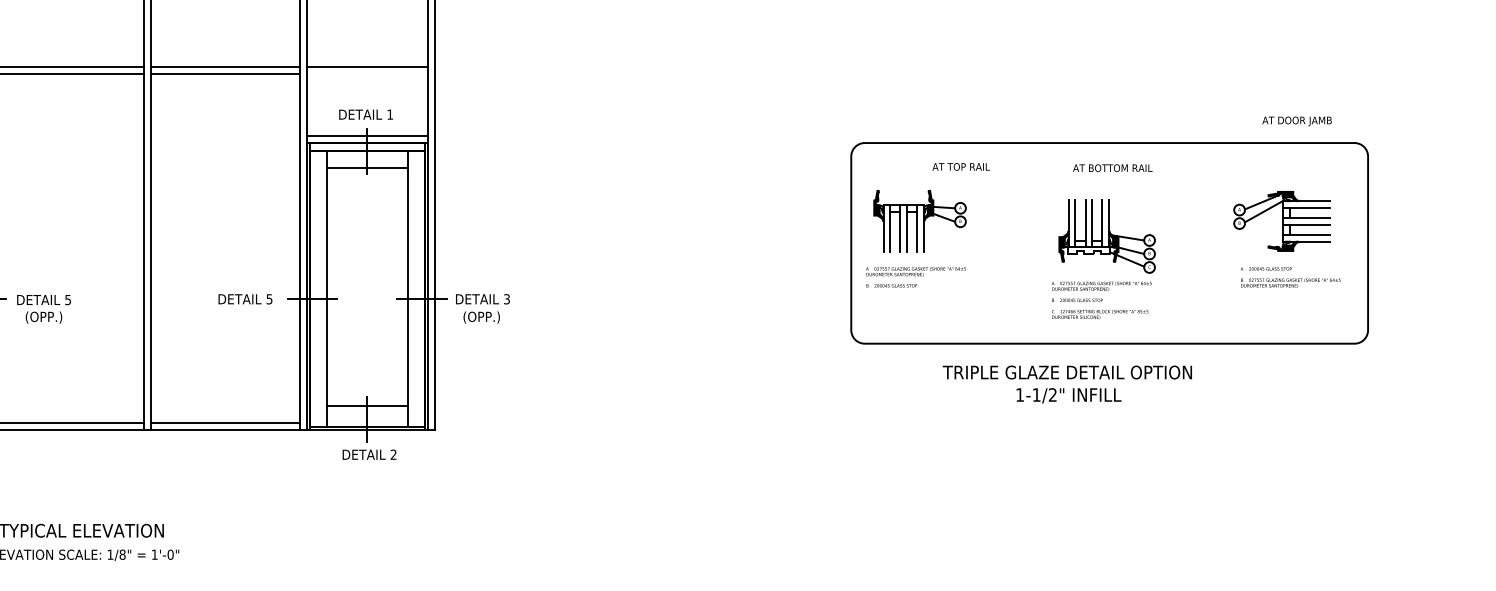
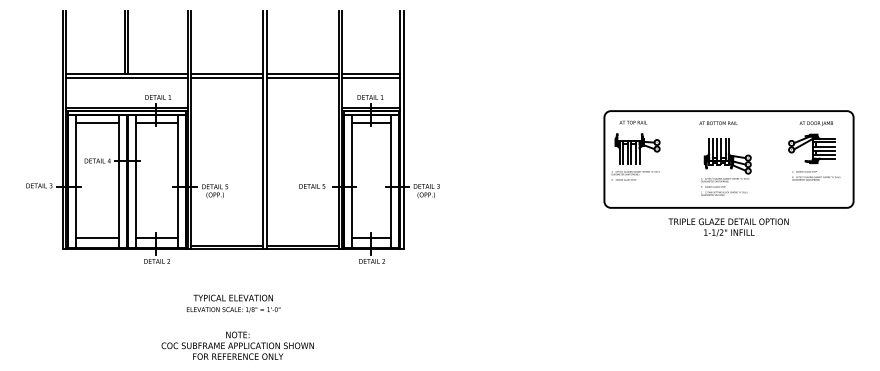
line: (366, 73) -> (370, 77), added
text: (1295, 121) -> (815, 123), moved
text: (961, 166) -> (633, 122), moved
text: (1112, 166) -> (718, 122), moved
text: (1067, 384) -> (728, 227), moved

